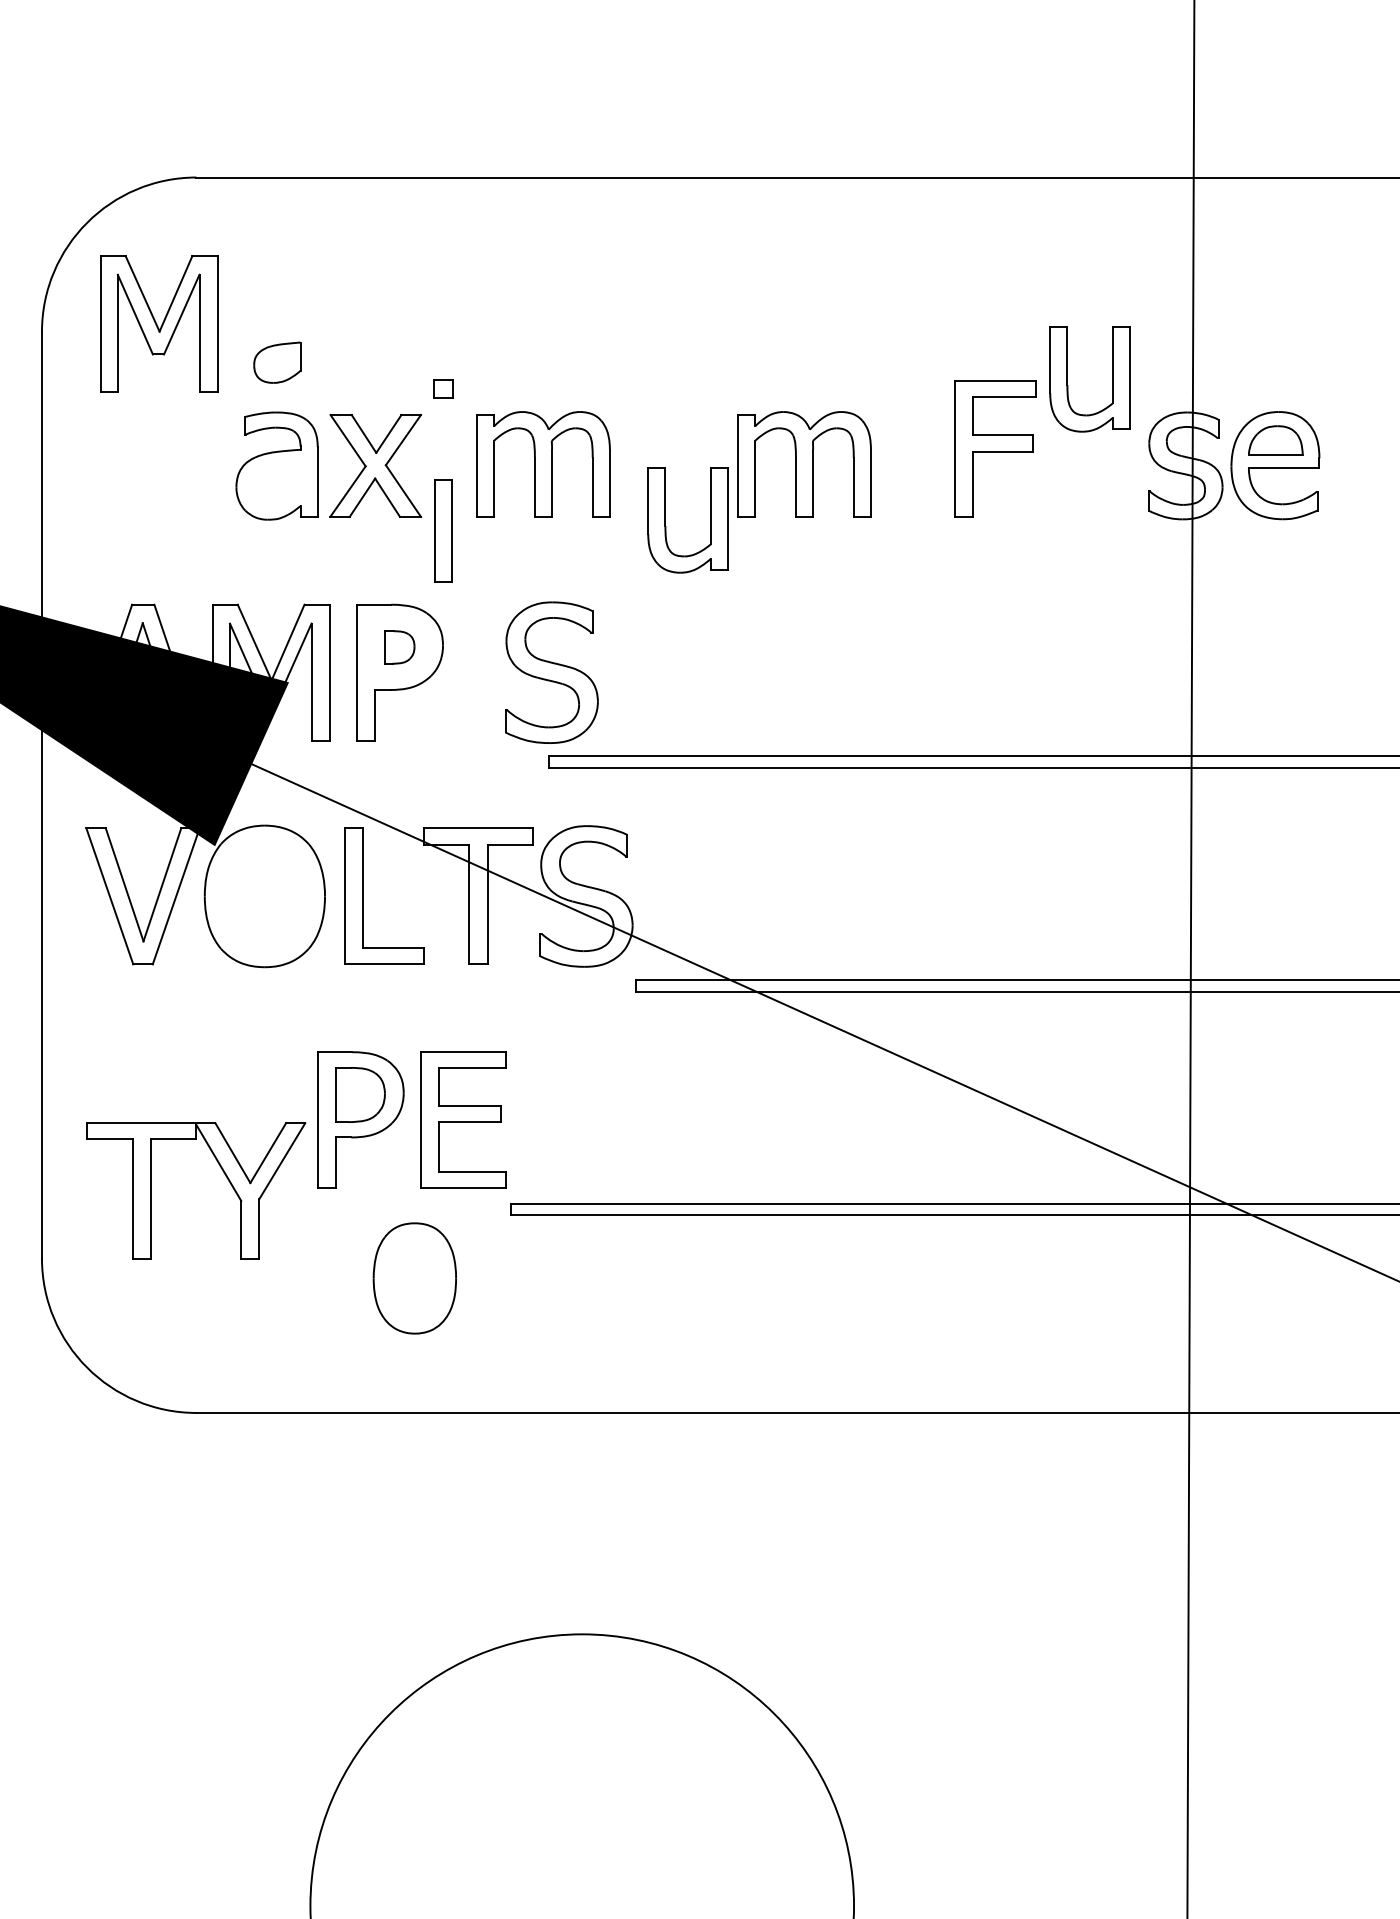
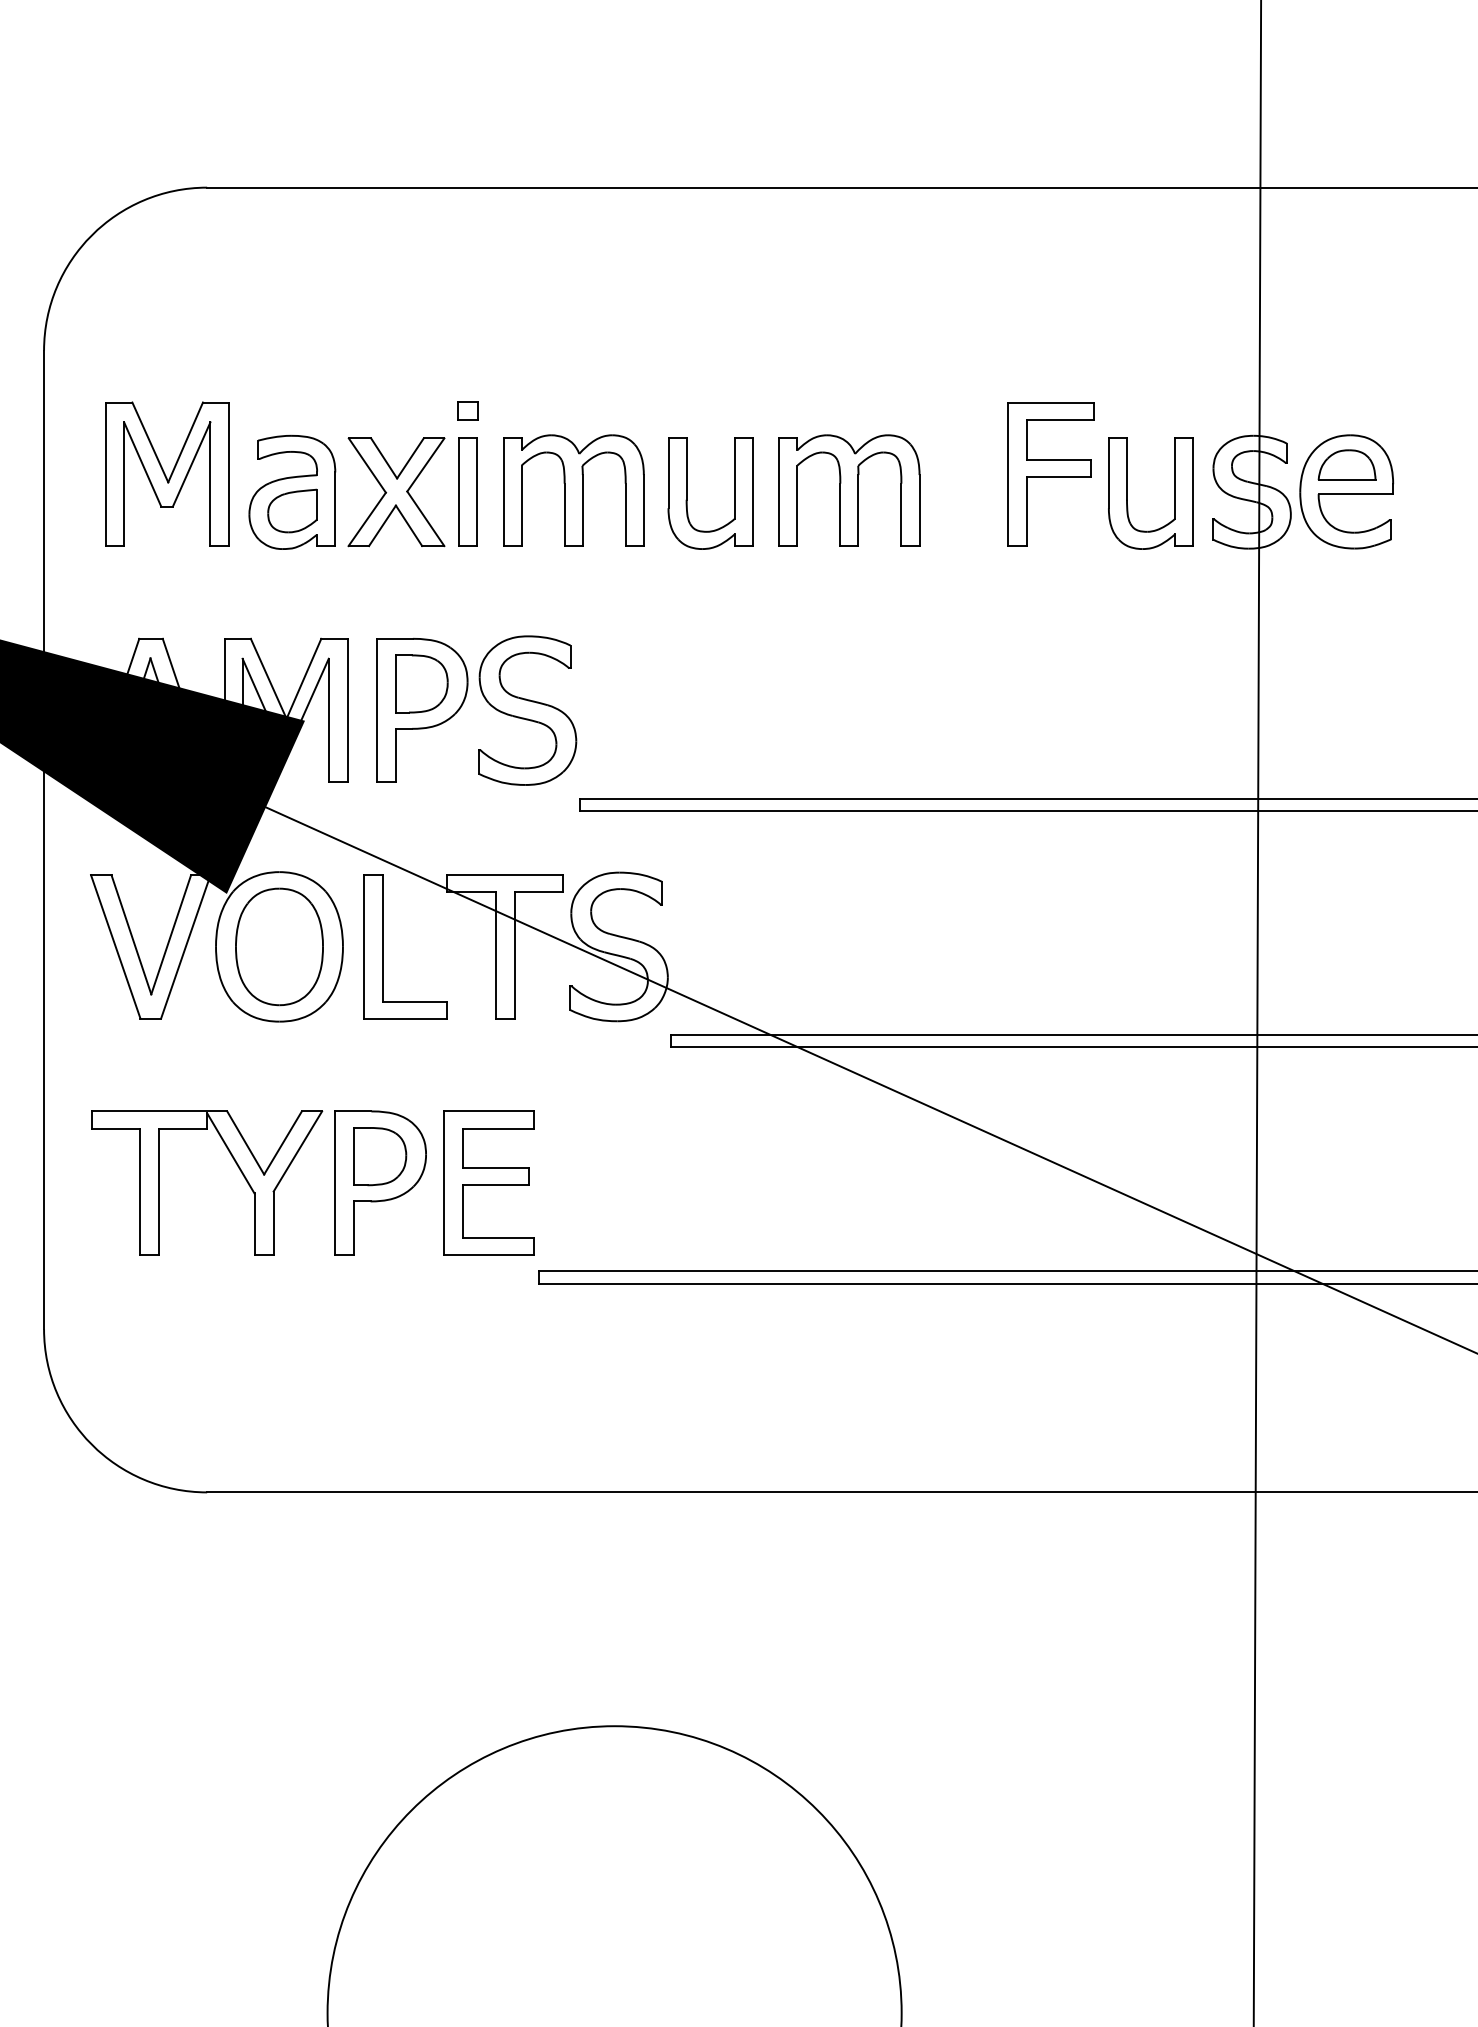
part: (159, 323) -> (168, 473), moved
part: (277, 362) -> (292, 510), moved
part: (1068, 385) -> (1128, 500), moved
part: (666, 526) -> (687, 500), moved
part: (443, 530) -> (468, 491), moved
part: (399, 647) -> (421, 683), size x1.67
part: (551, 672) -> (527, 710), moved
part: (222, 1171) -> (234, 1162), moved
part: (414, 1278) -> (279, 946), moved

